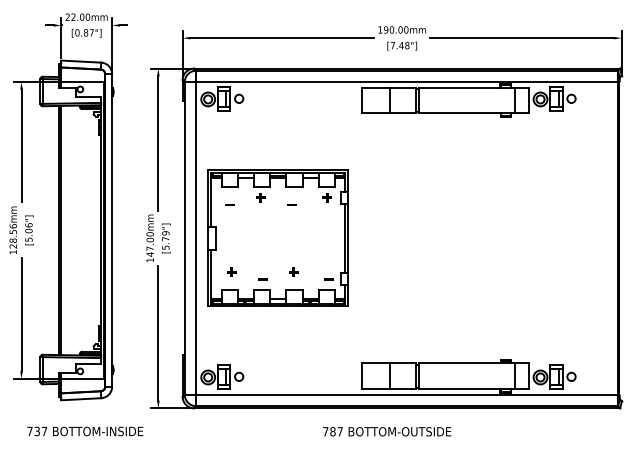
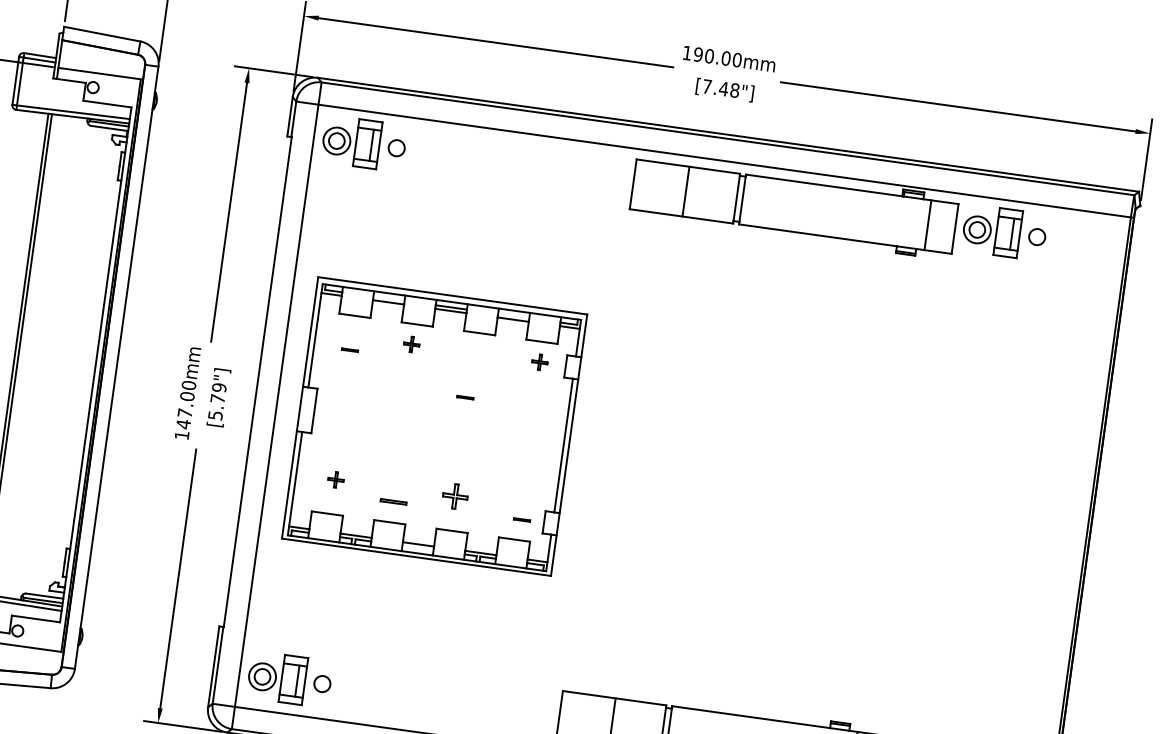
part: (291, 204) -> (465, 396), moved
part: (293, 271) -> (455, 495), size x1.6
part: (262, 279) -> (393, 502), size x1.6

